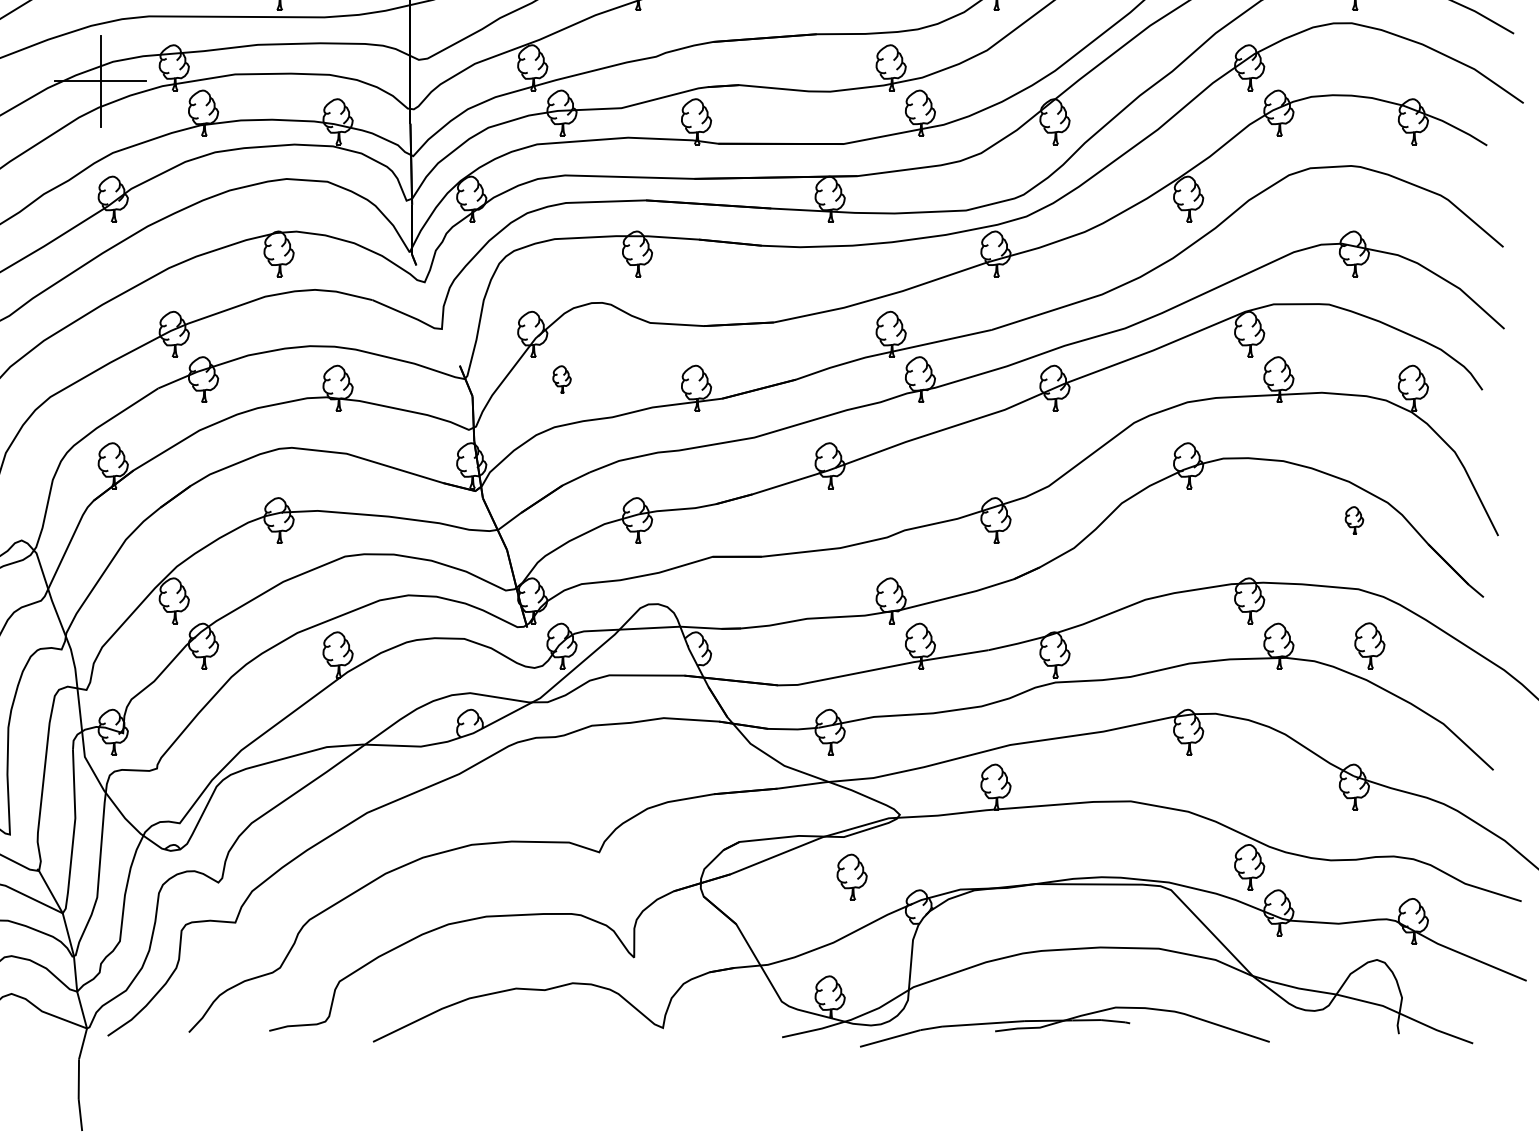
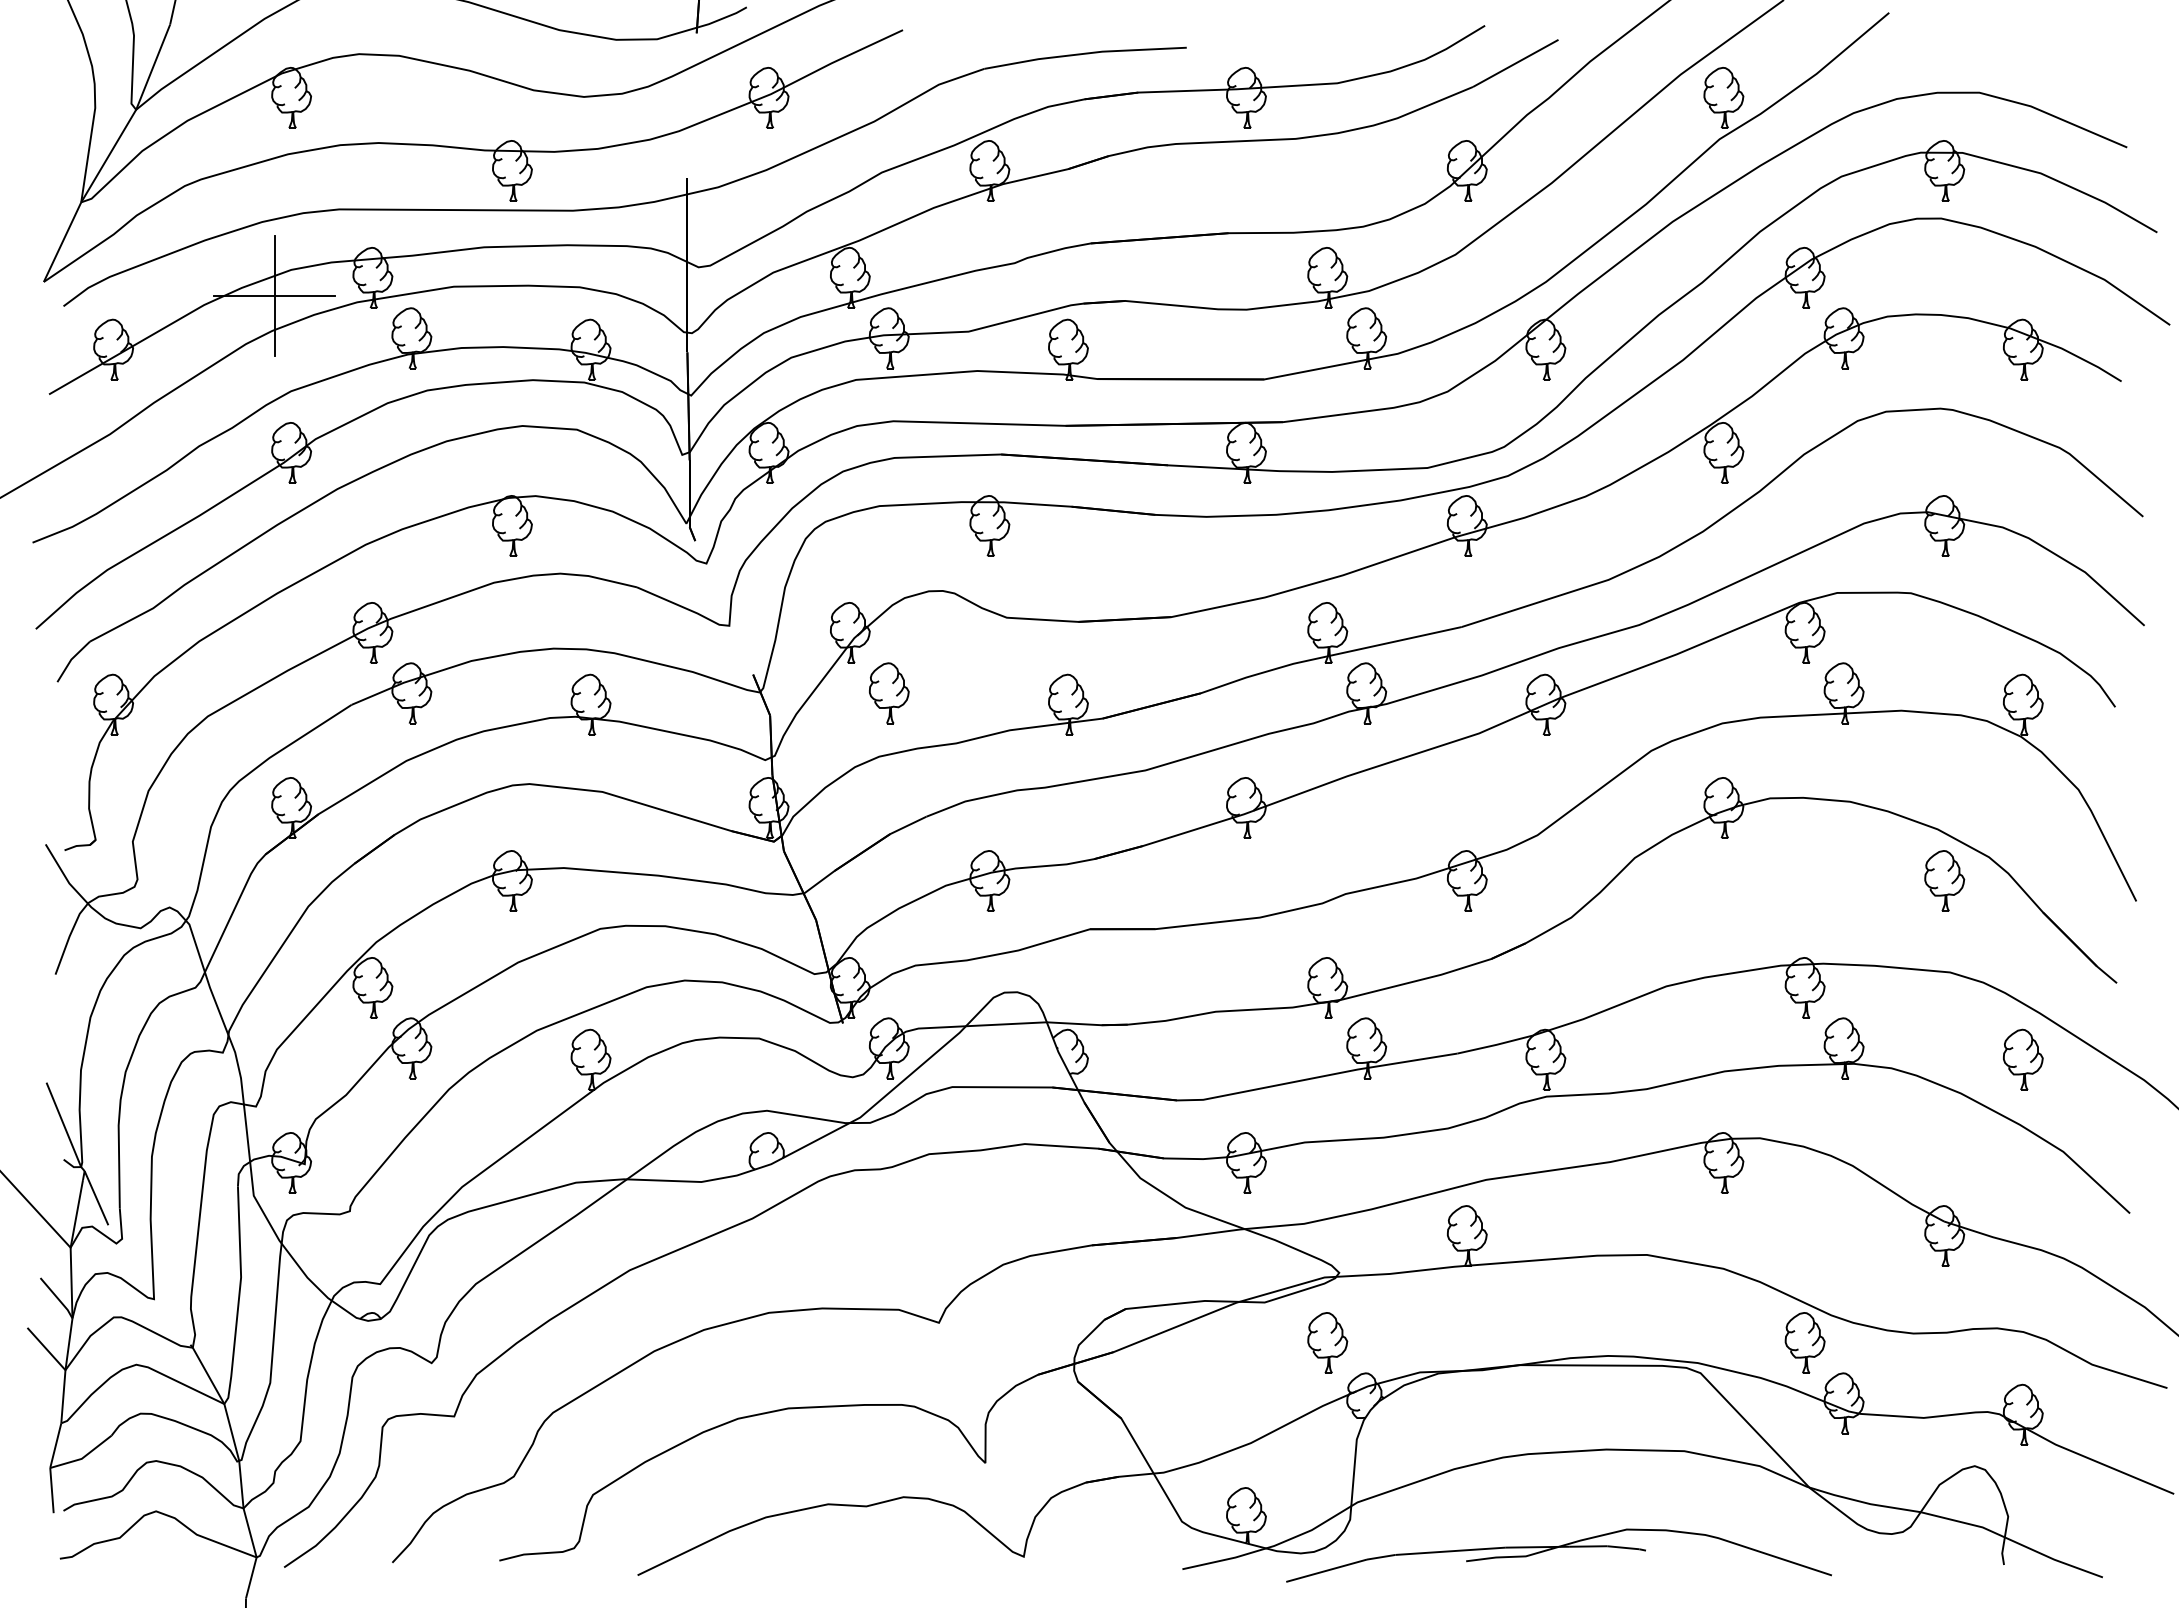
part: (562, 379) -> (889, 693), size x1.67
part: (1354, 520) -> (1944, 880), size x1.67
part: (1370, 645) -> (2023, 1059), moved
part: (851, 876) -> (1327, 1342), moved

